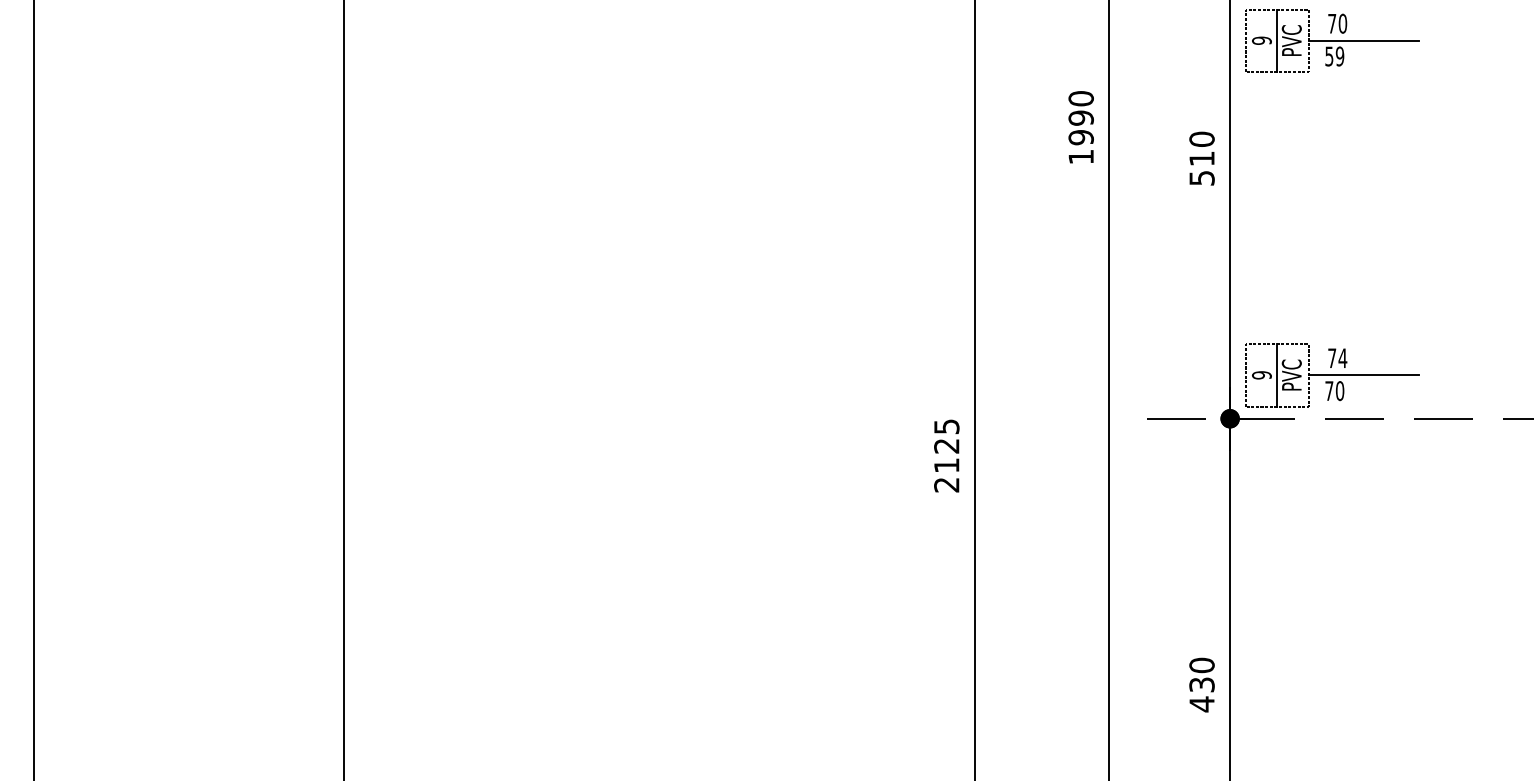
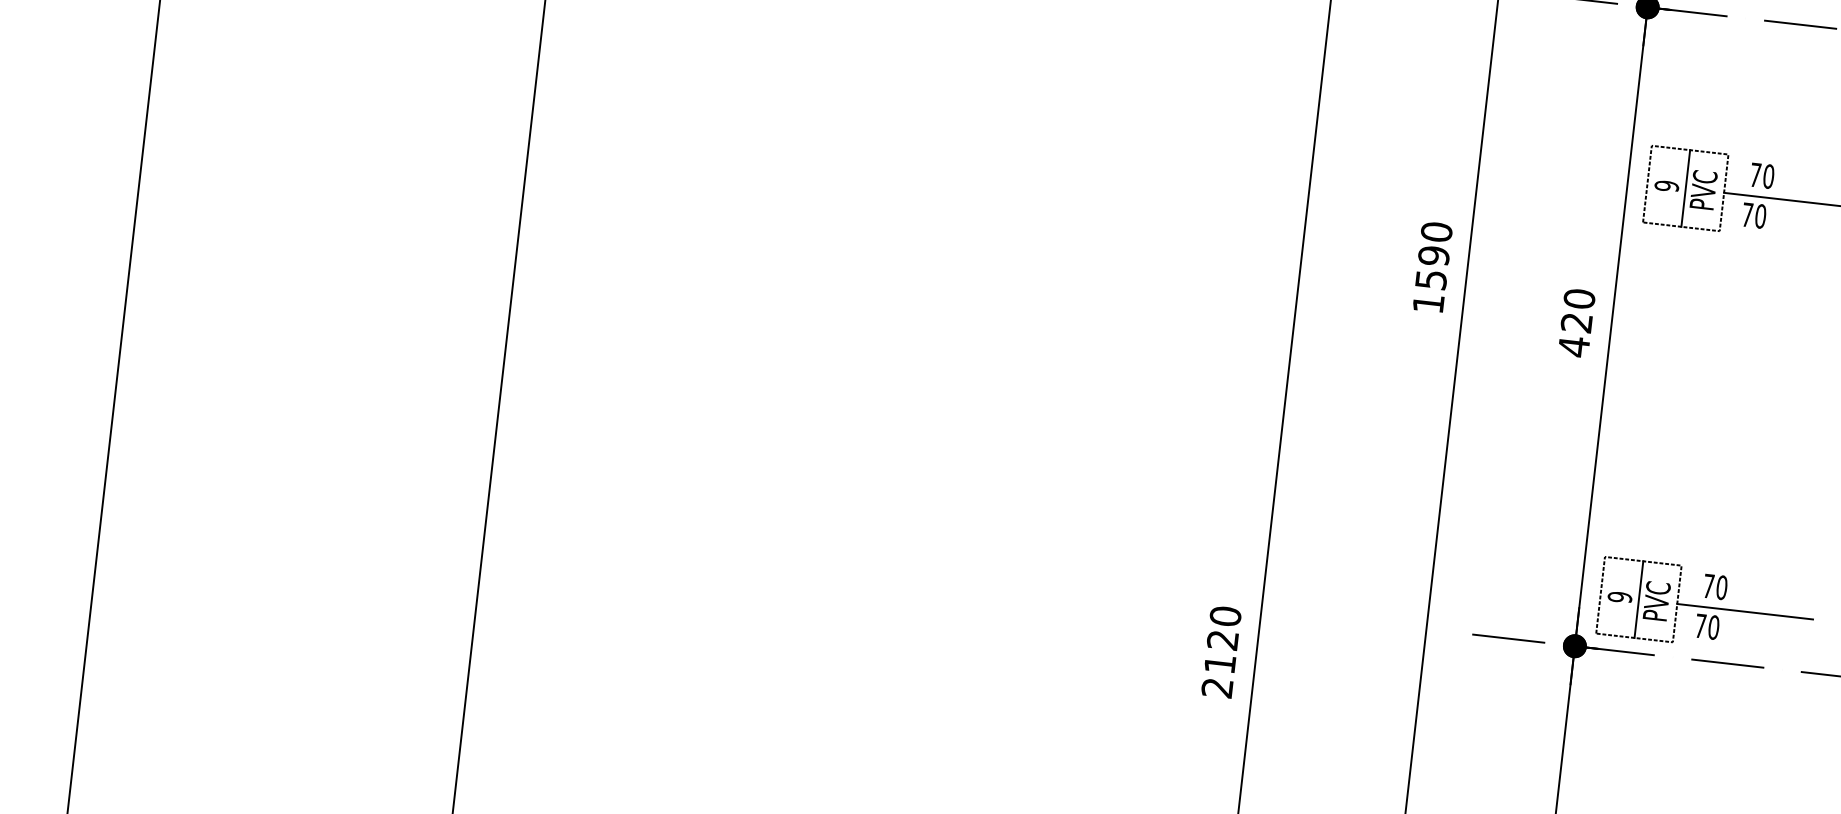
text: (1334, 56) -> (1753, 215), 59 -> 70
text: (1080, 137) -> (1430, 279), 1990 -> 1590
text: (1201, 169) -> (1574, 335), 510 -> 420
text: (1342, 358) -> (1721, 587), 74 -> 70
text: (946, 426) -> (1225, 616), 2125 -> 2120

